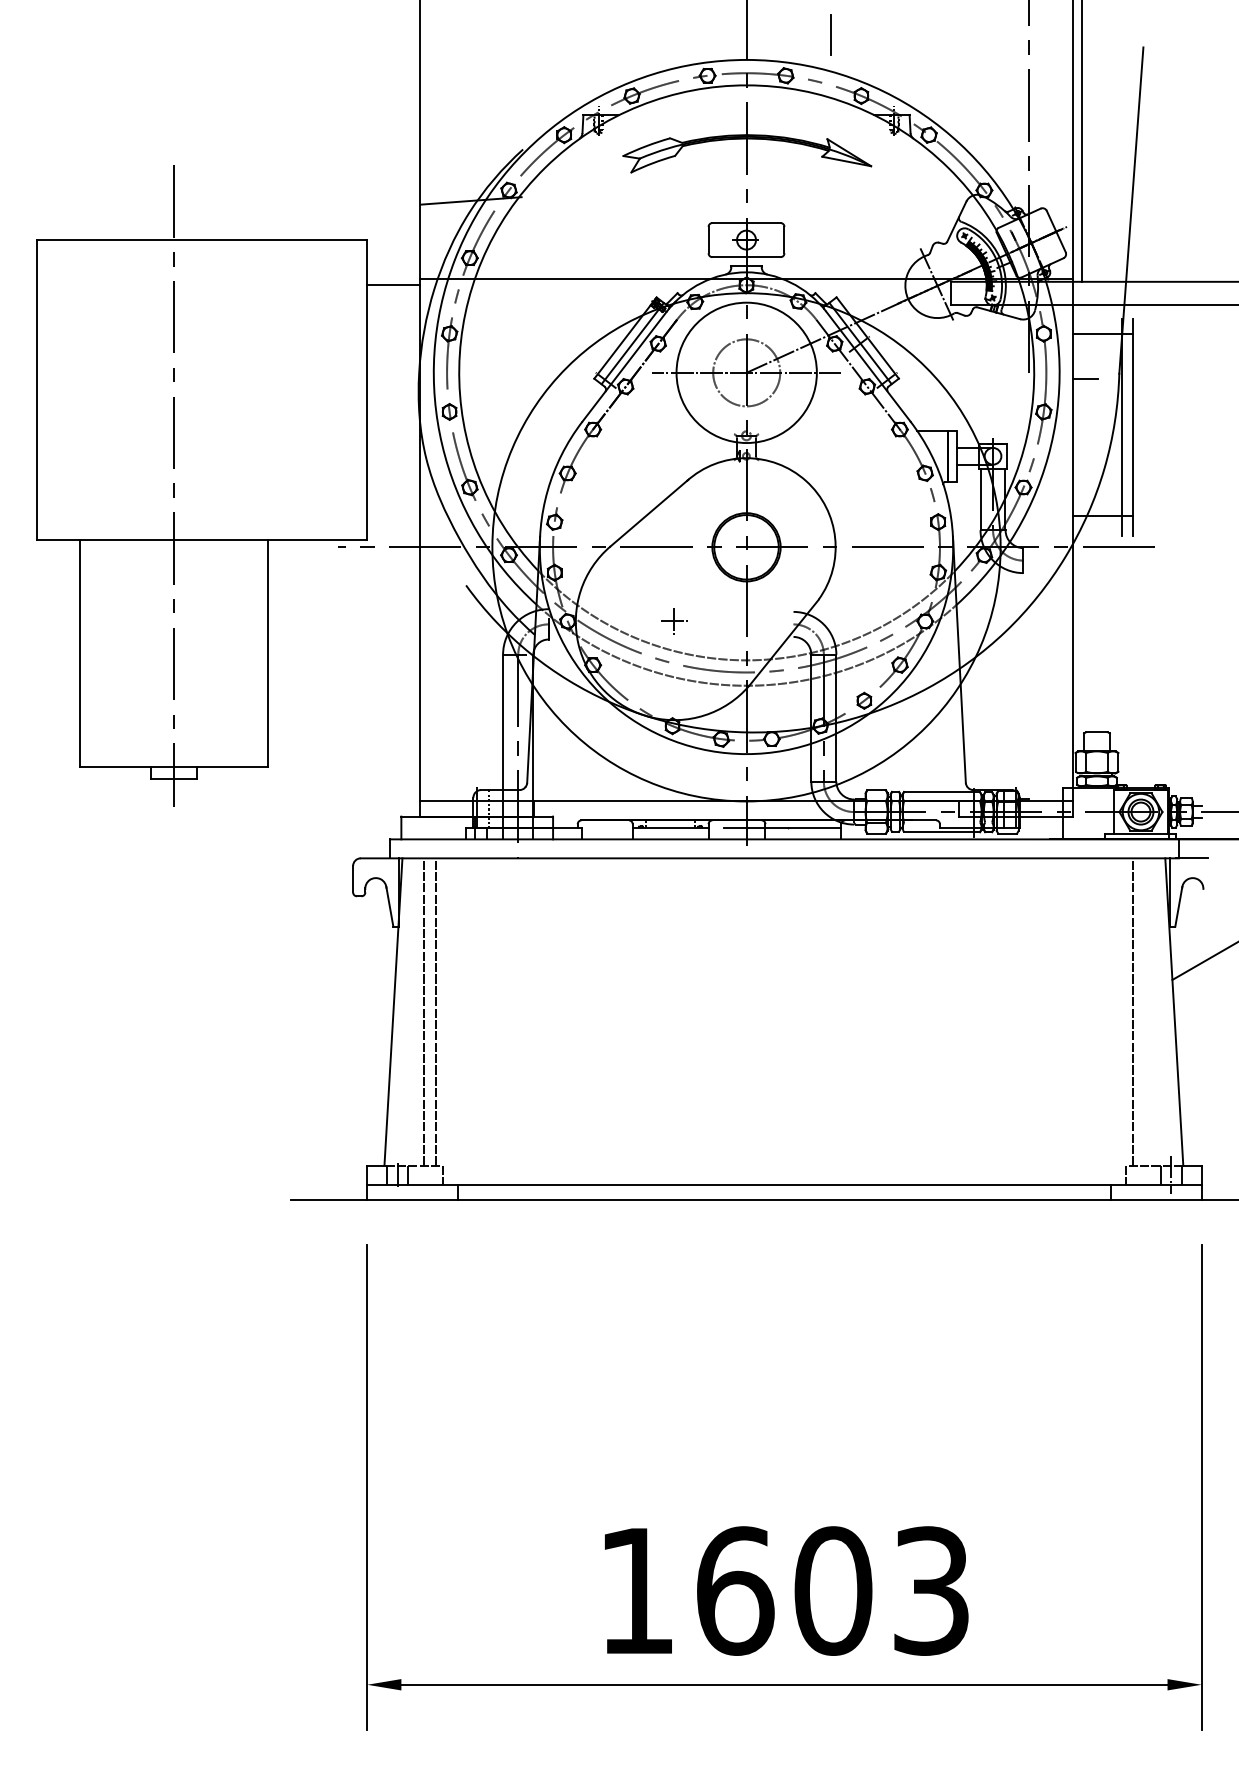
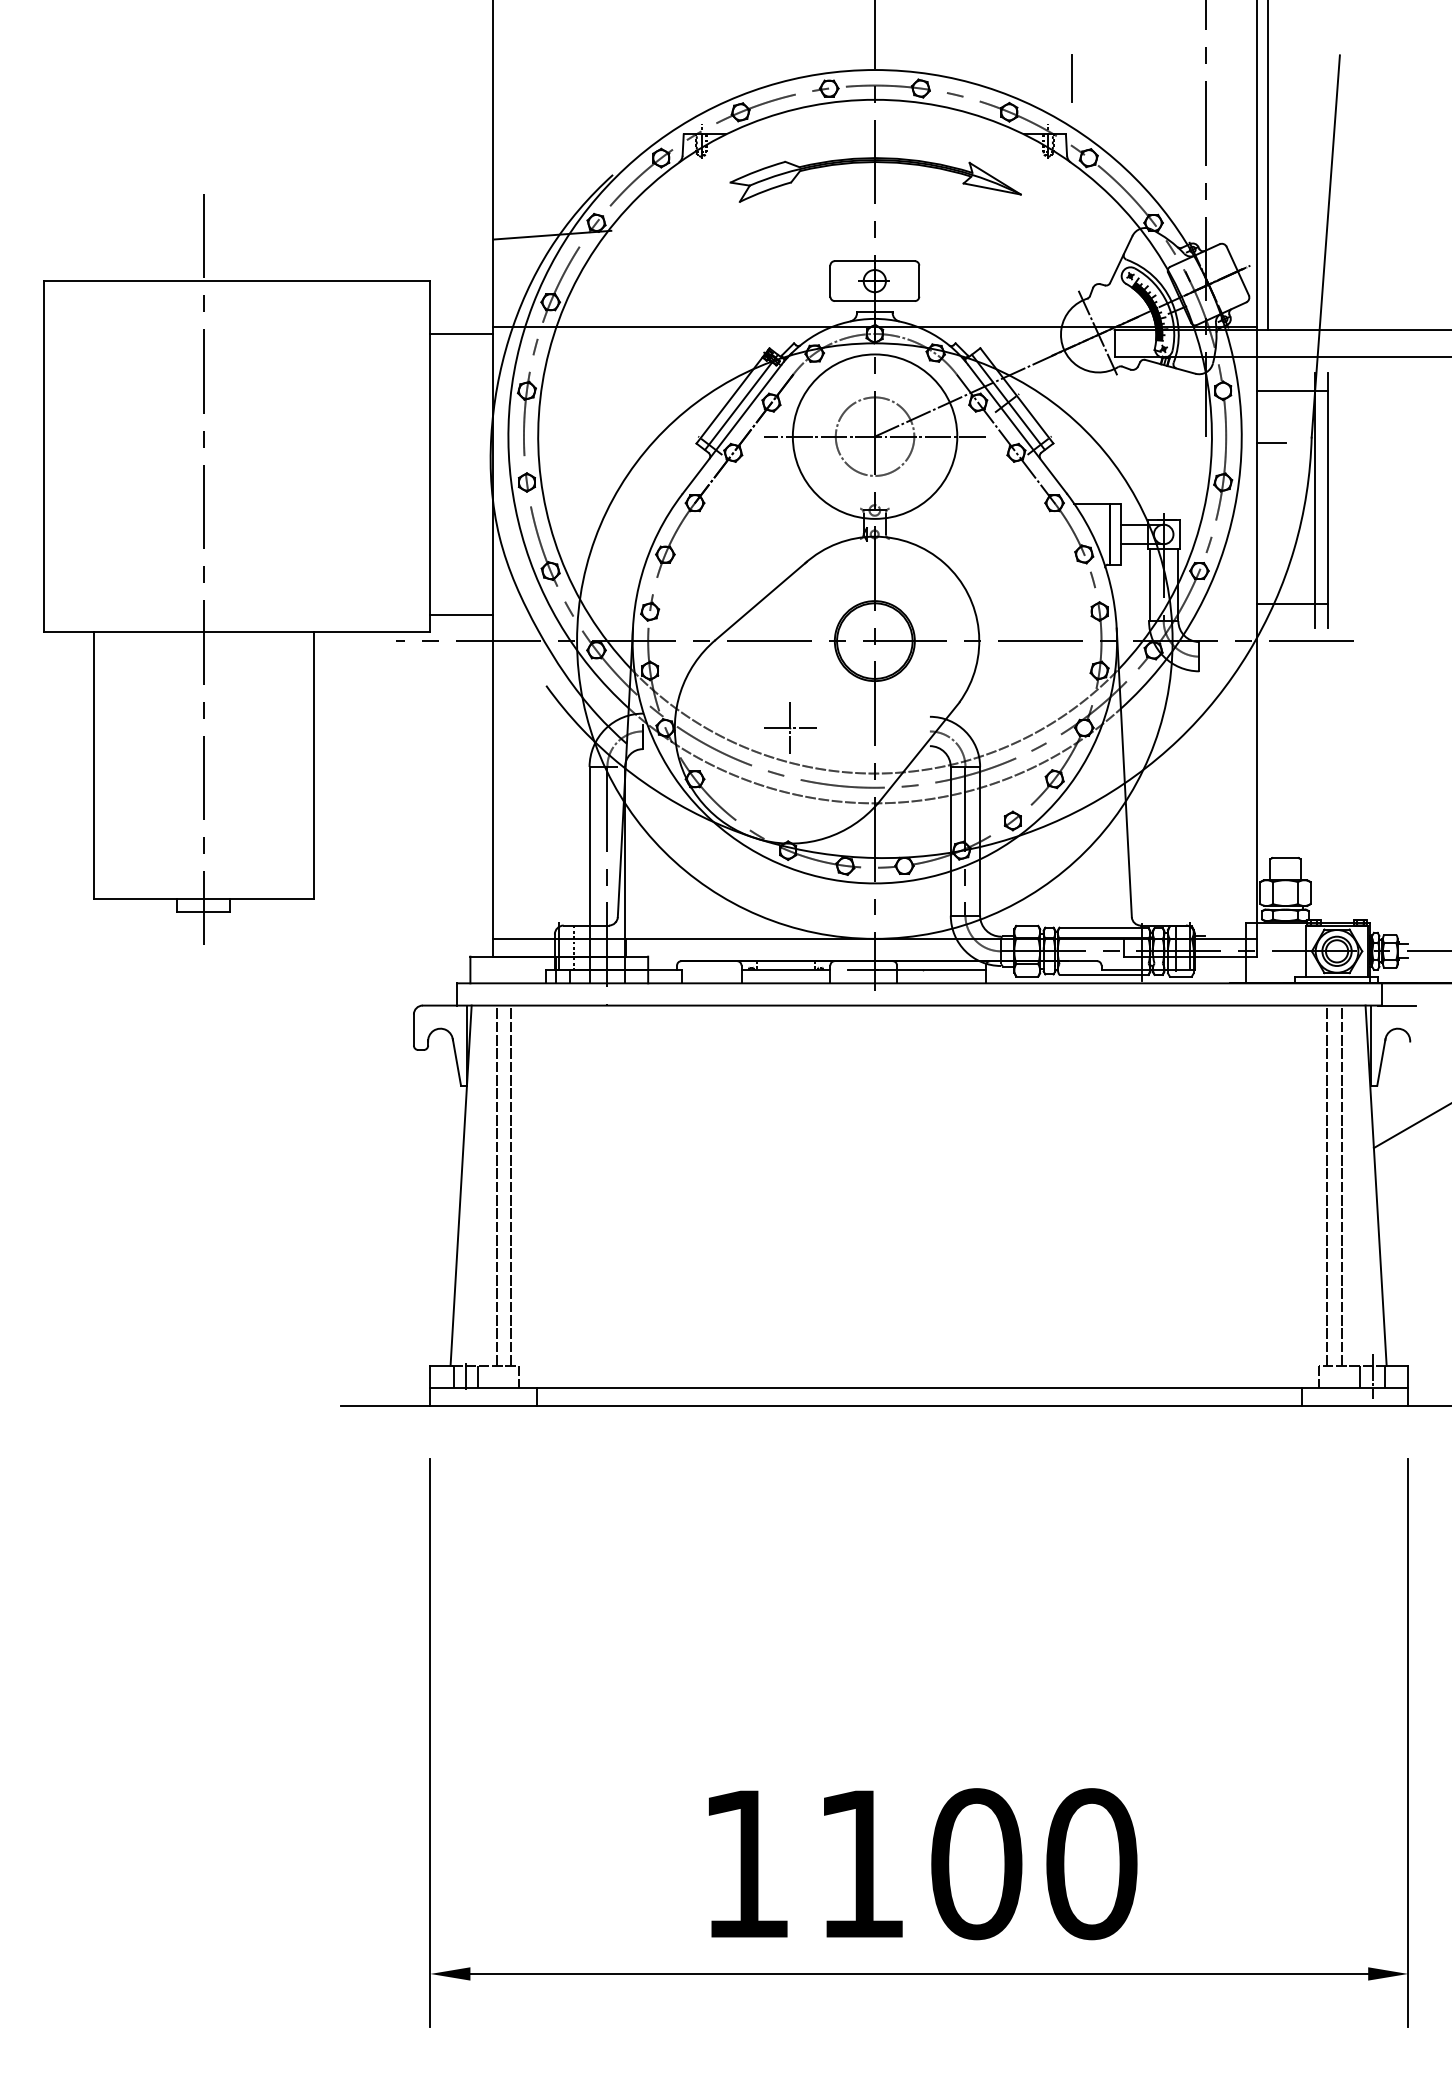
line: (830, 34) -> (1071, 78), moved
line: (393, 524) -> (461, 614), added
part: (674, 621) -> (790, 727), size x1.67
line: (1144, 1011) -> (1341, 1185), added
text: (833, 1591) -> (976, 1864), 1603 -> 1100

